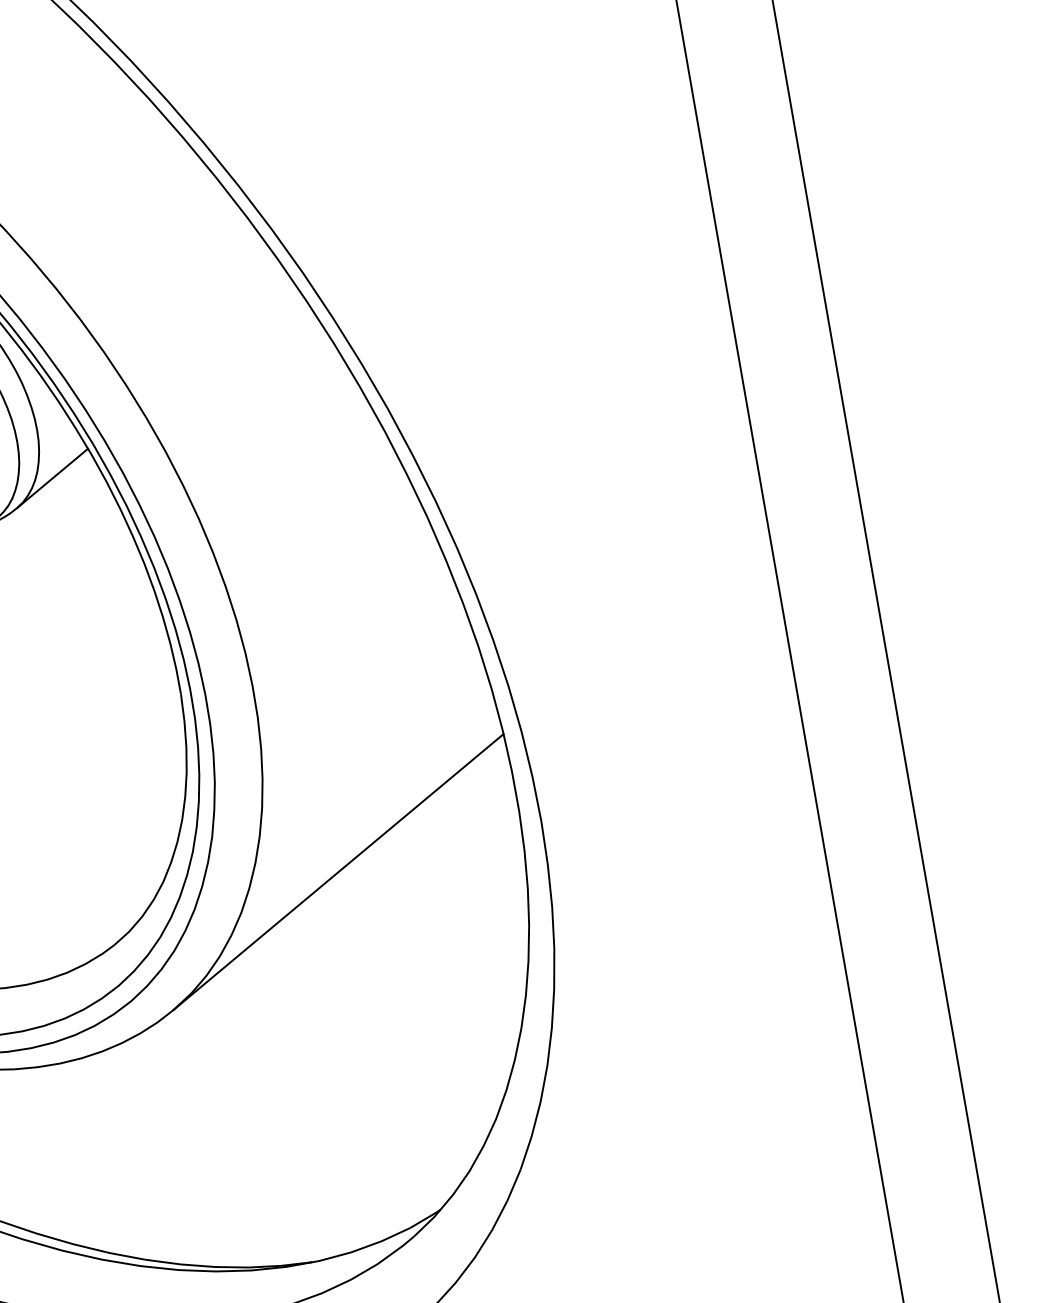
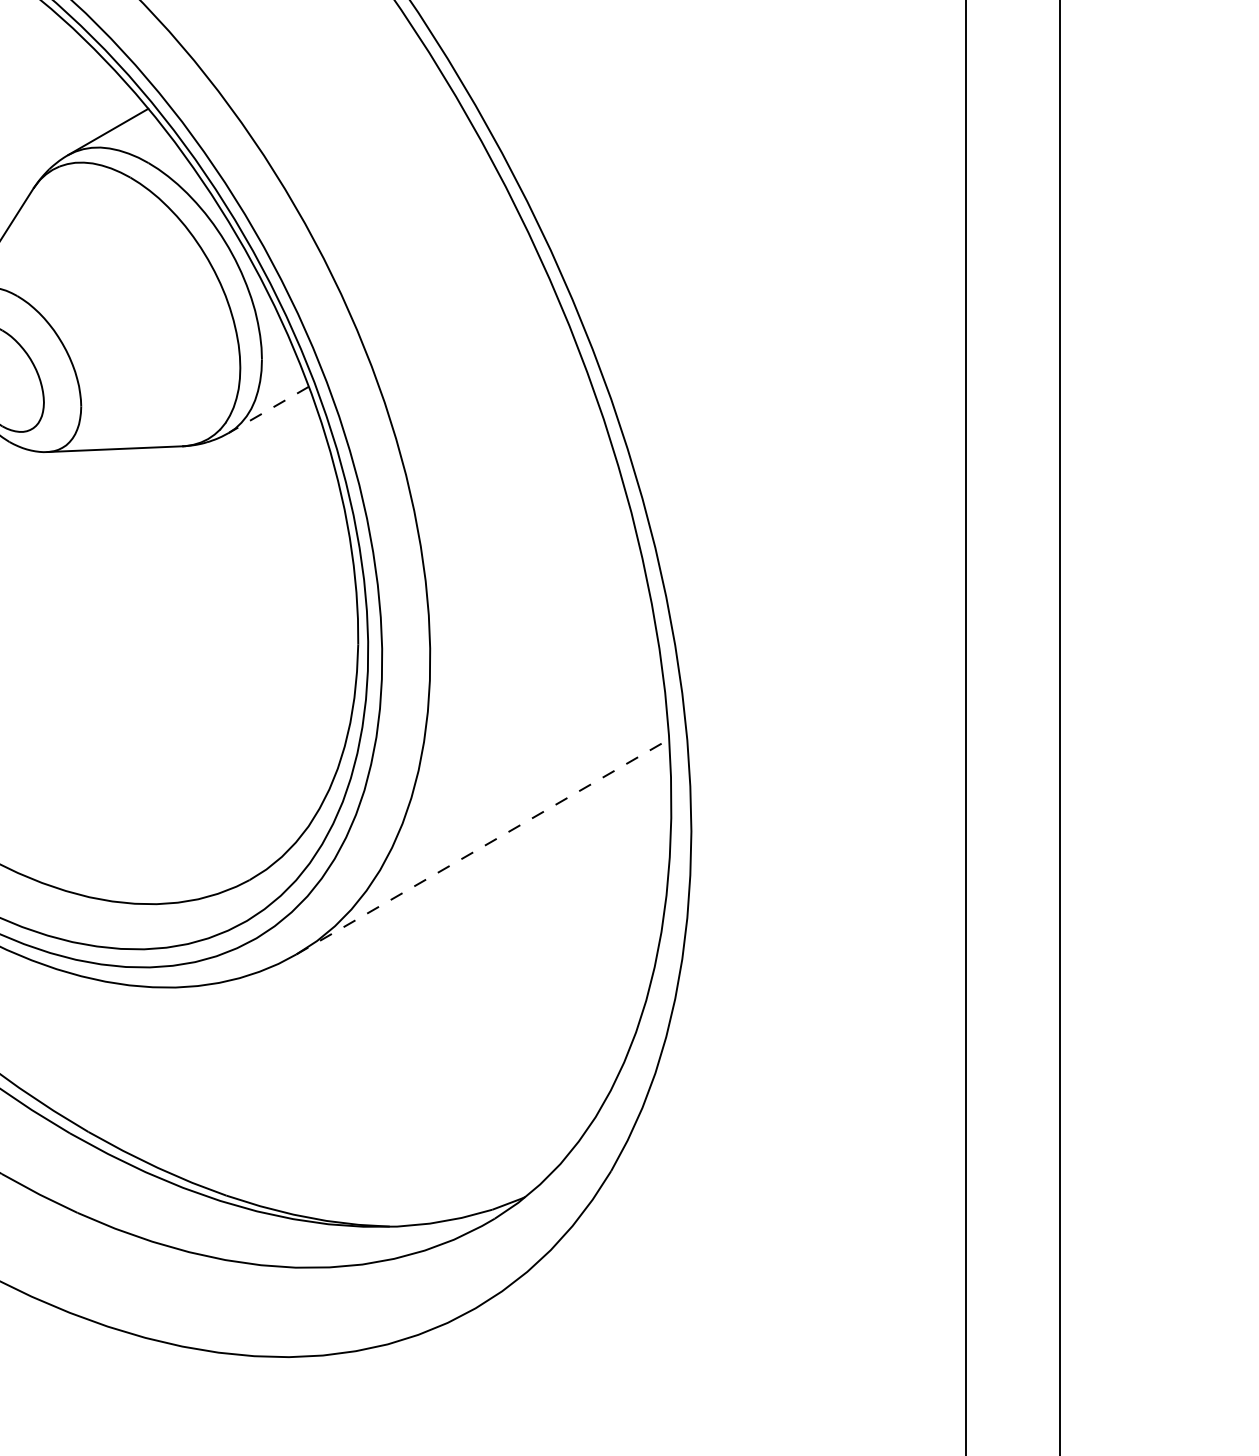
line: (52, 479) -> (268, 410), solid -> dashed
line: (339, 871) -> (483, 846), solid -> dashed

